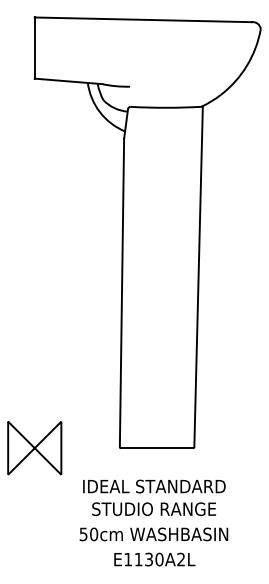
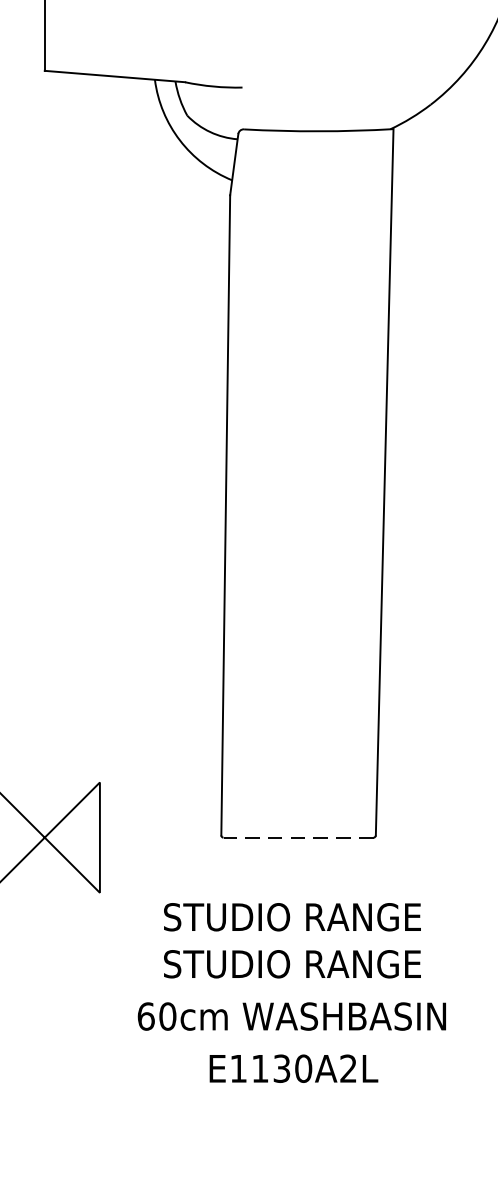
line: (156, 448) -> (297, 838), solid -> dashed
text: (154, 486) -> (293, 917), IDEAL STANDARD -> STUDIO RANGE
text: (83, 534) -> (145, 1016), 50cm -> 60cm

